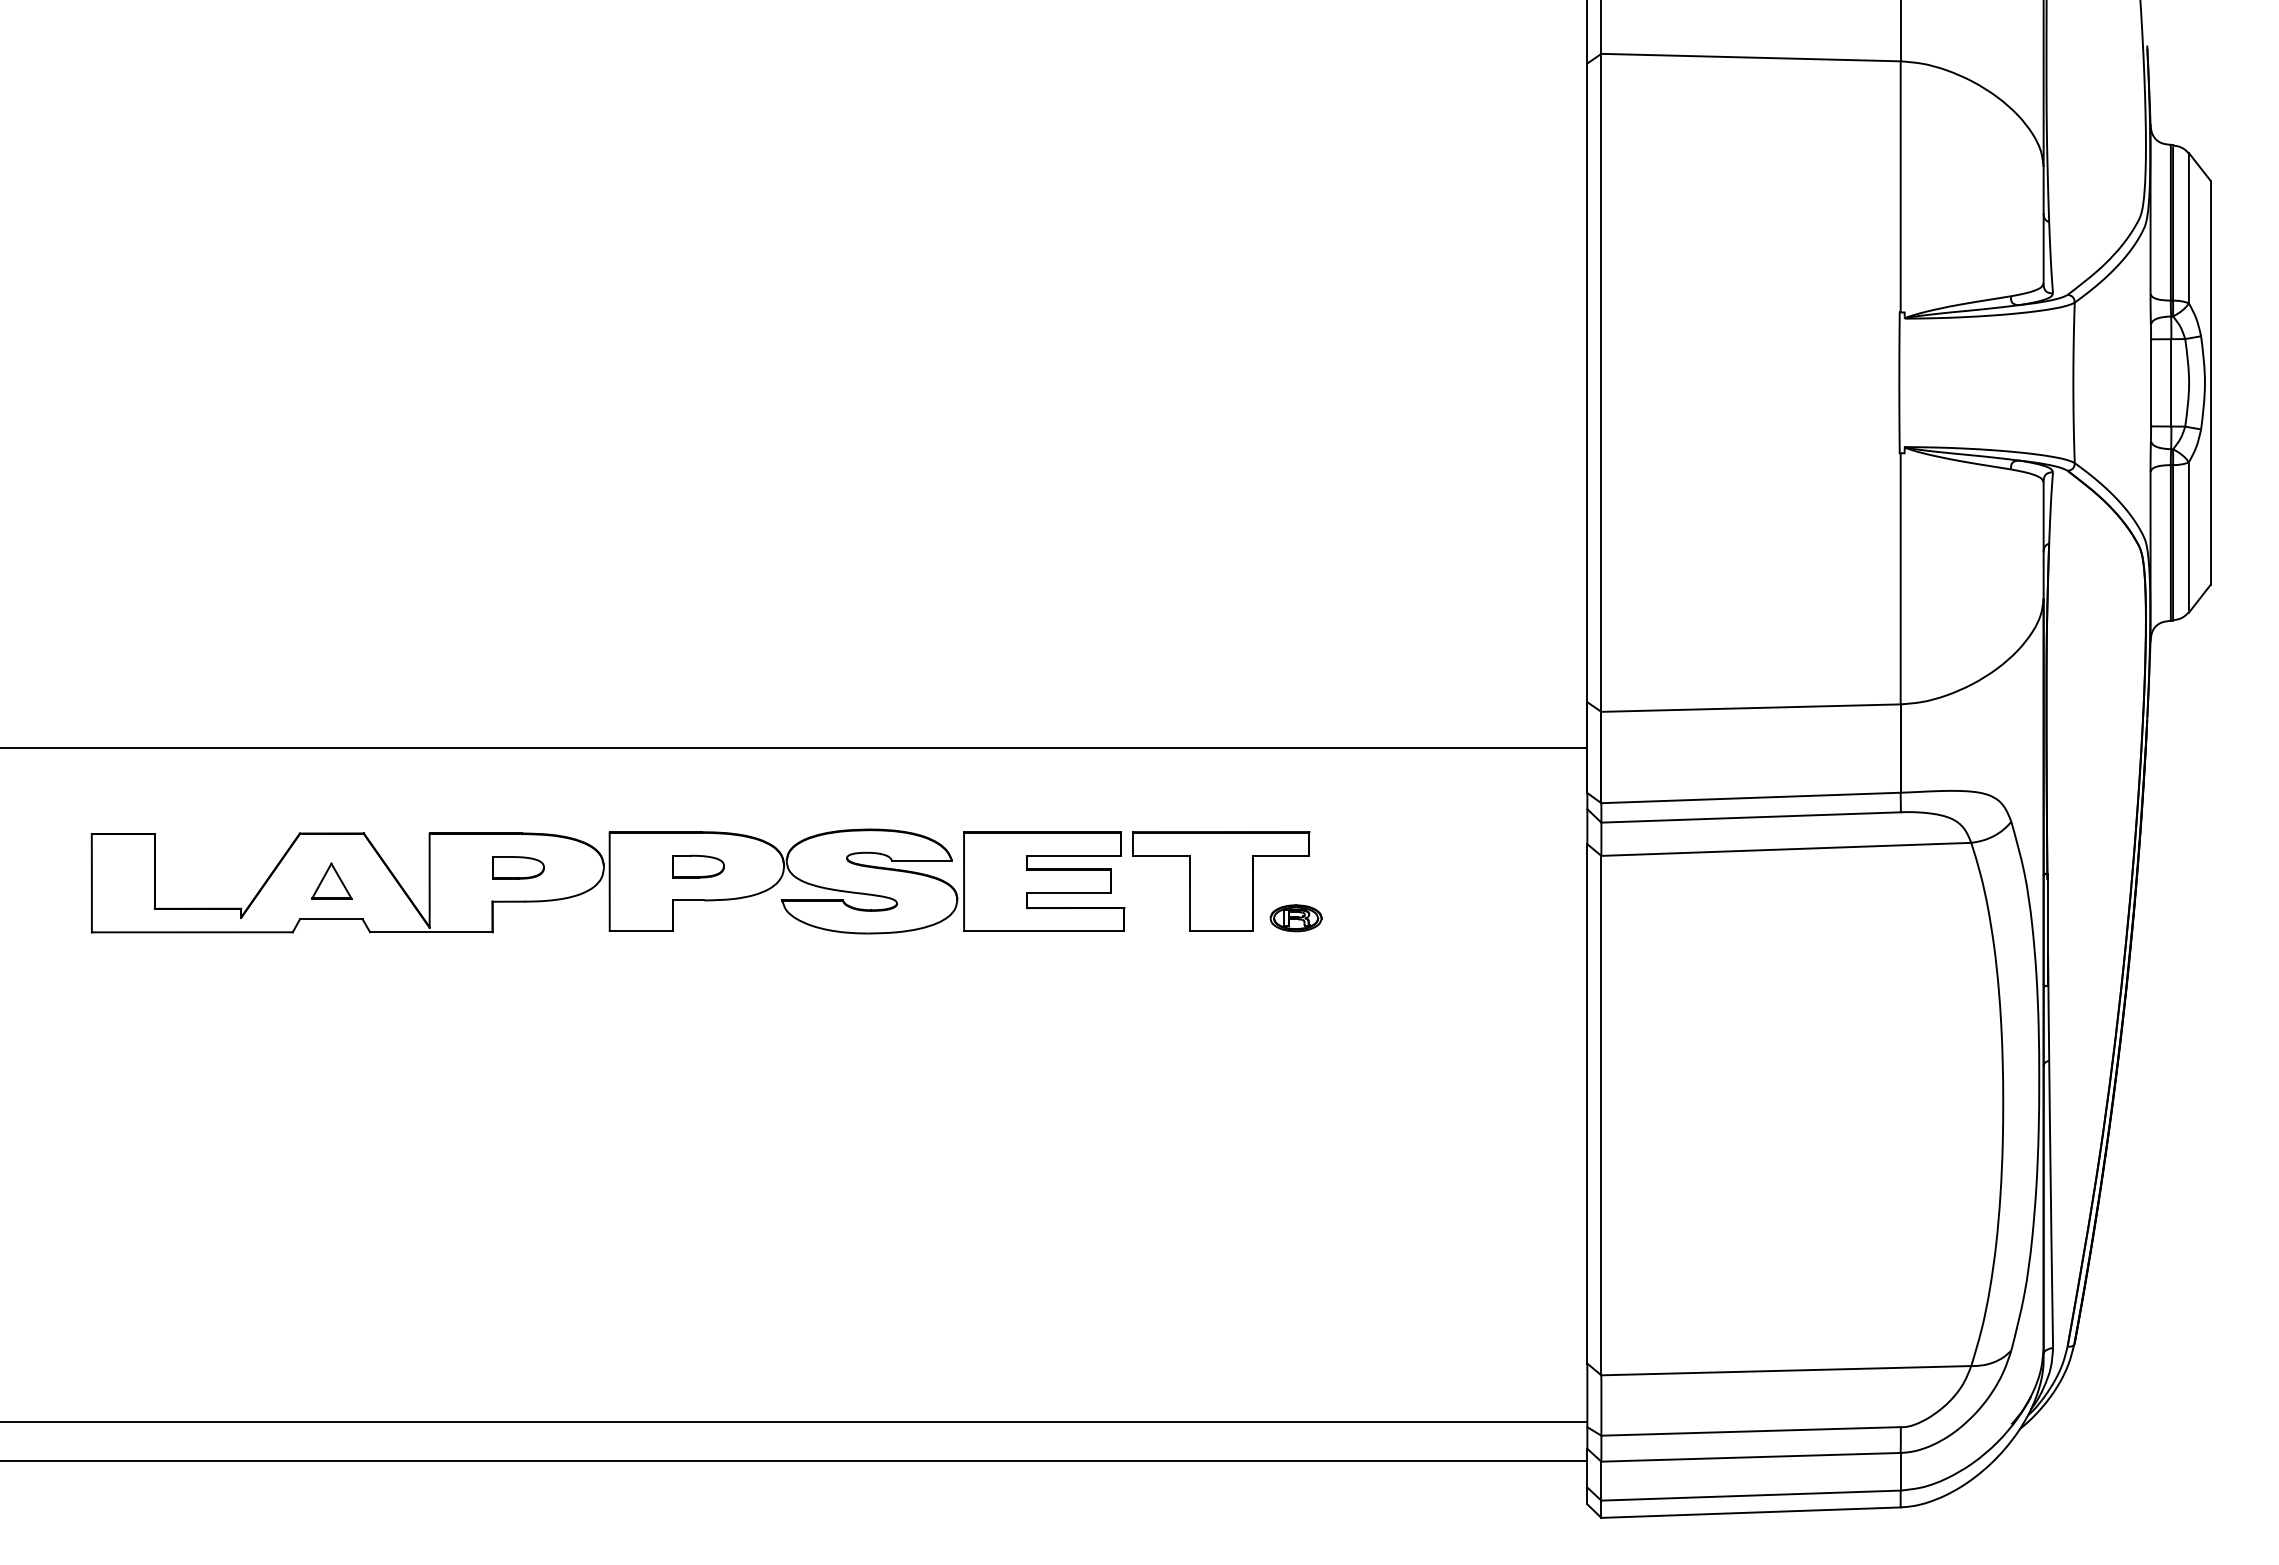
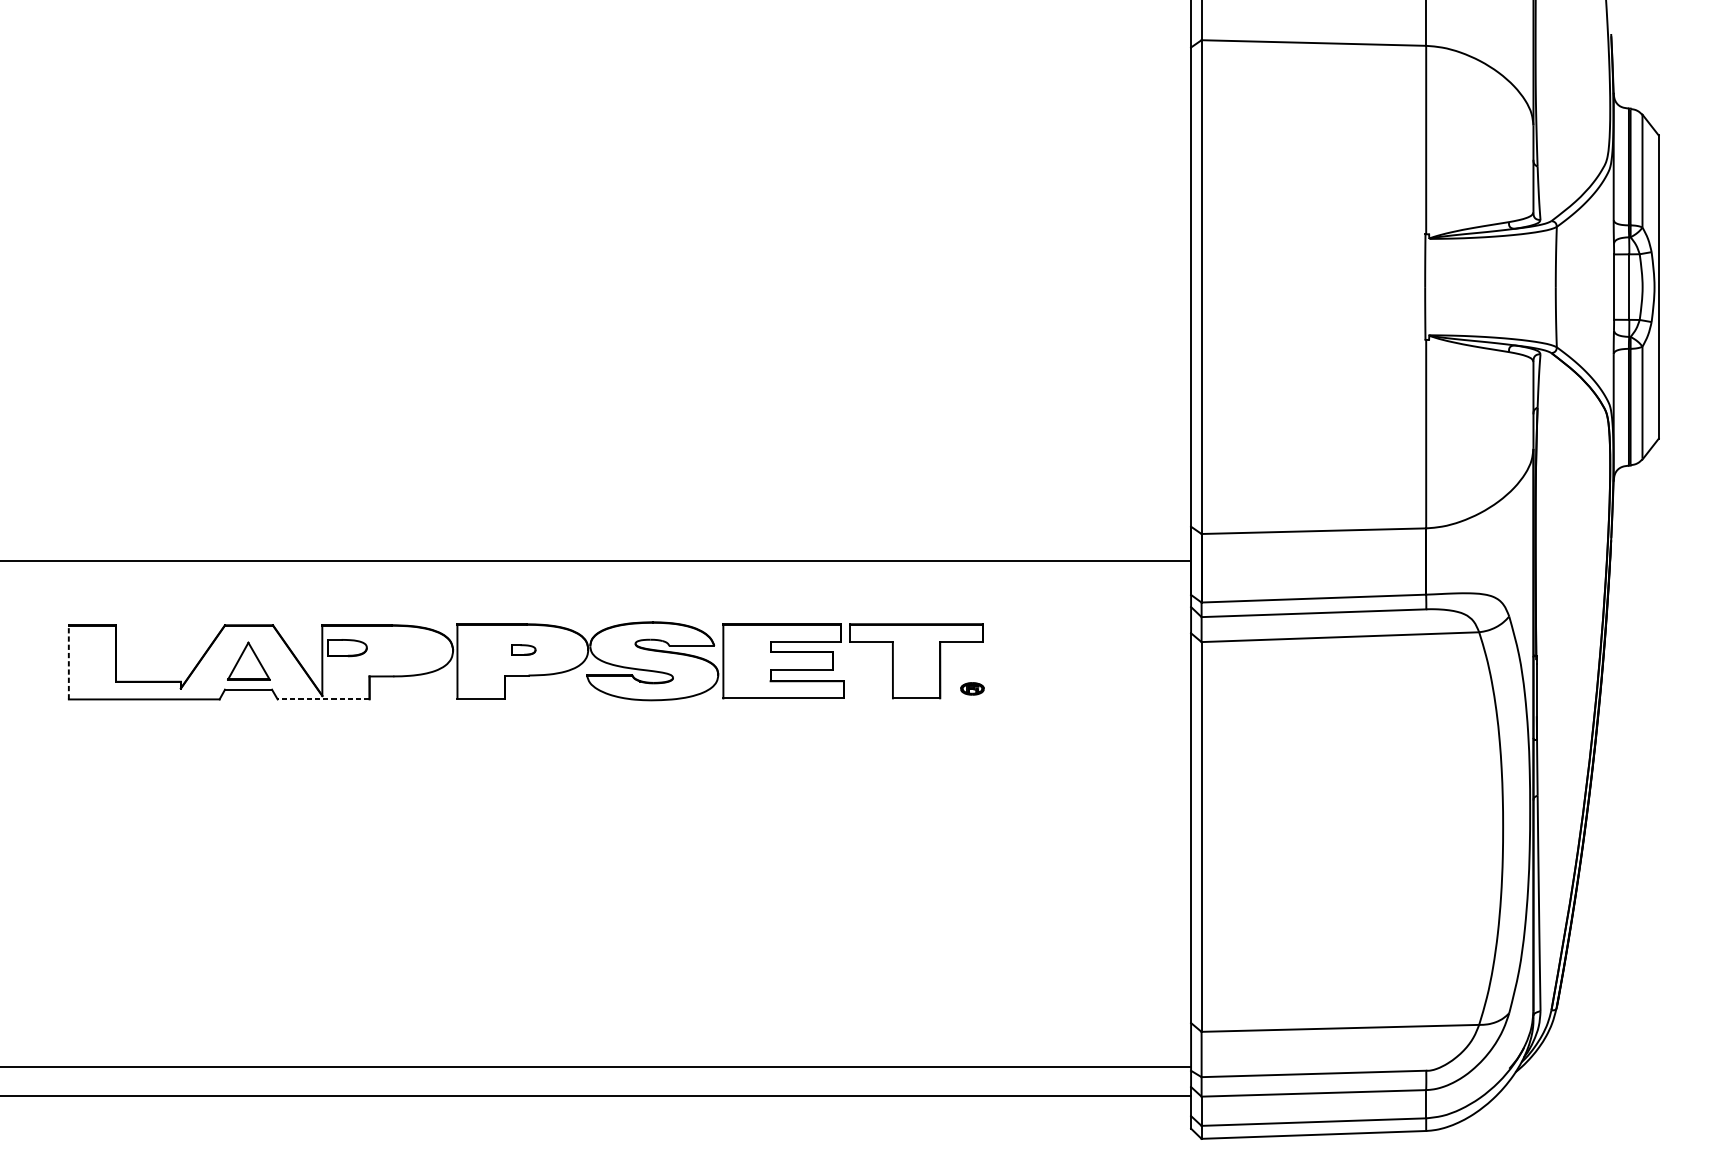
part: (698, 866) -> (524, 650), size x0.6
part: (518, 867) -> (347, 647), moved
part: (331, 880) -> (248, 660), size x1.4
line: (91, 882) -> (68, 662), solid -> dashed
part: (1295, 918) -> (972, 689), size x0.6
line: (430, 932) -> (322, 699), solid -> dashed

